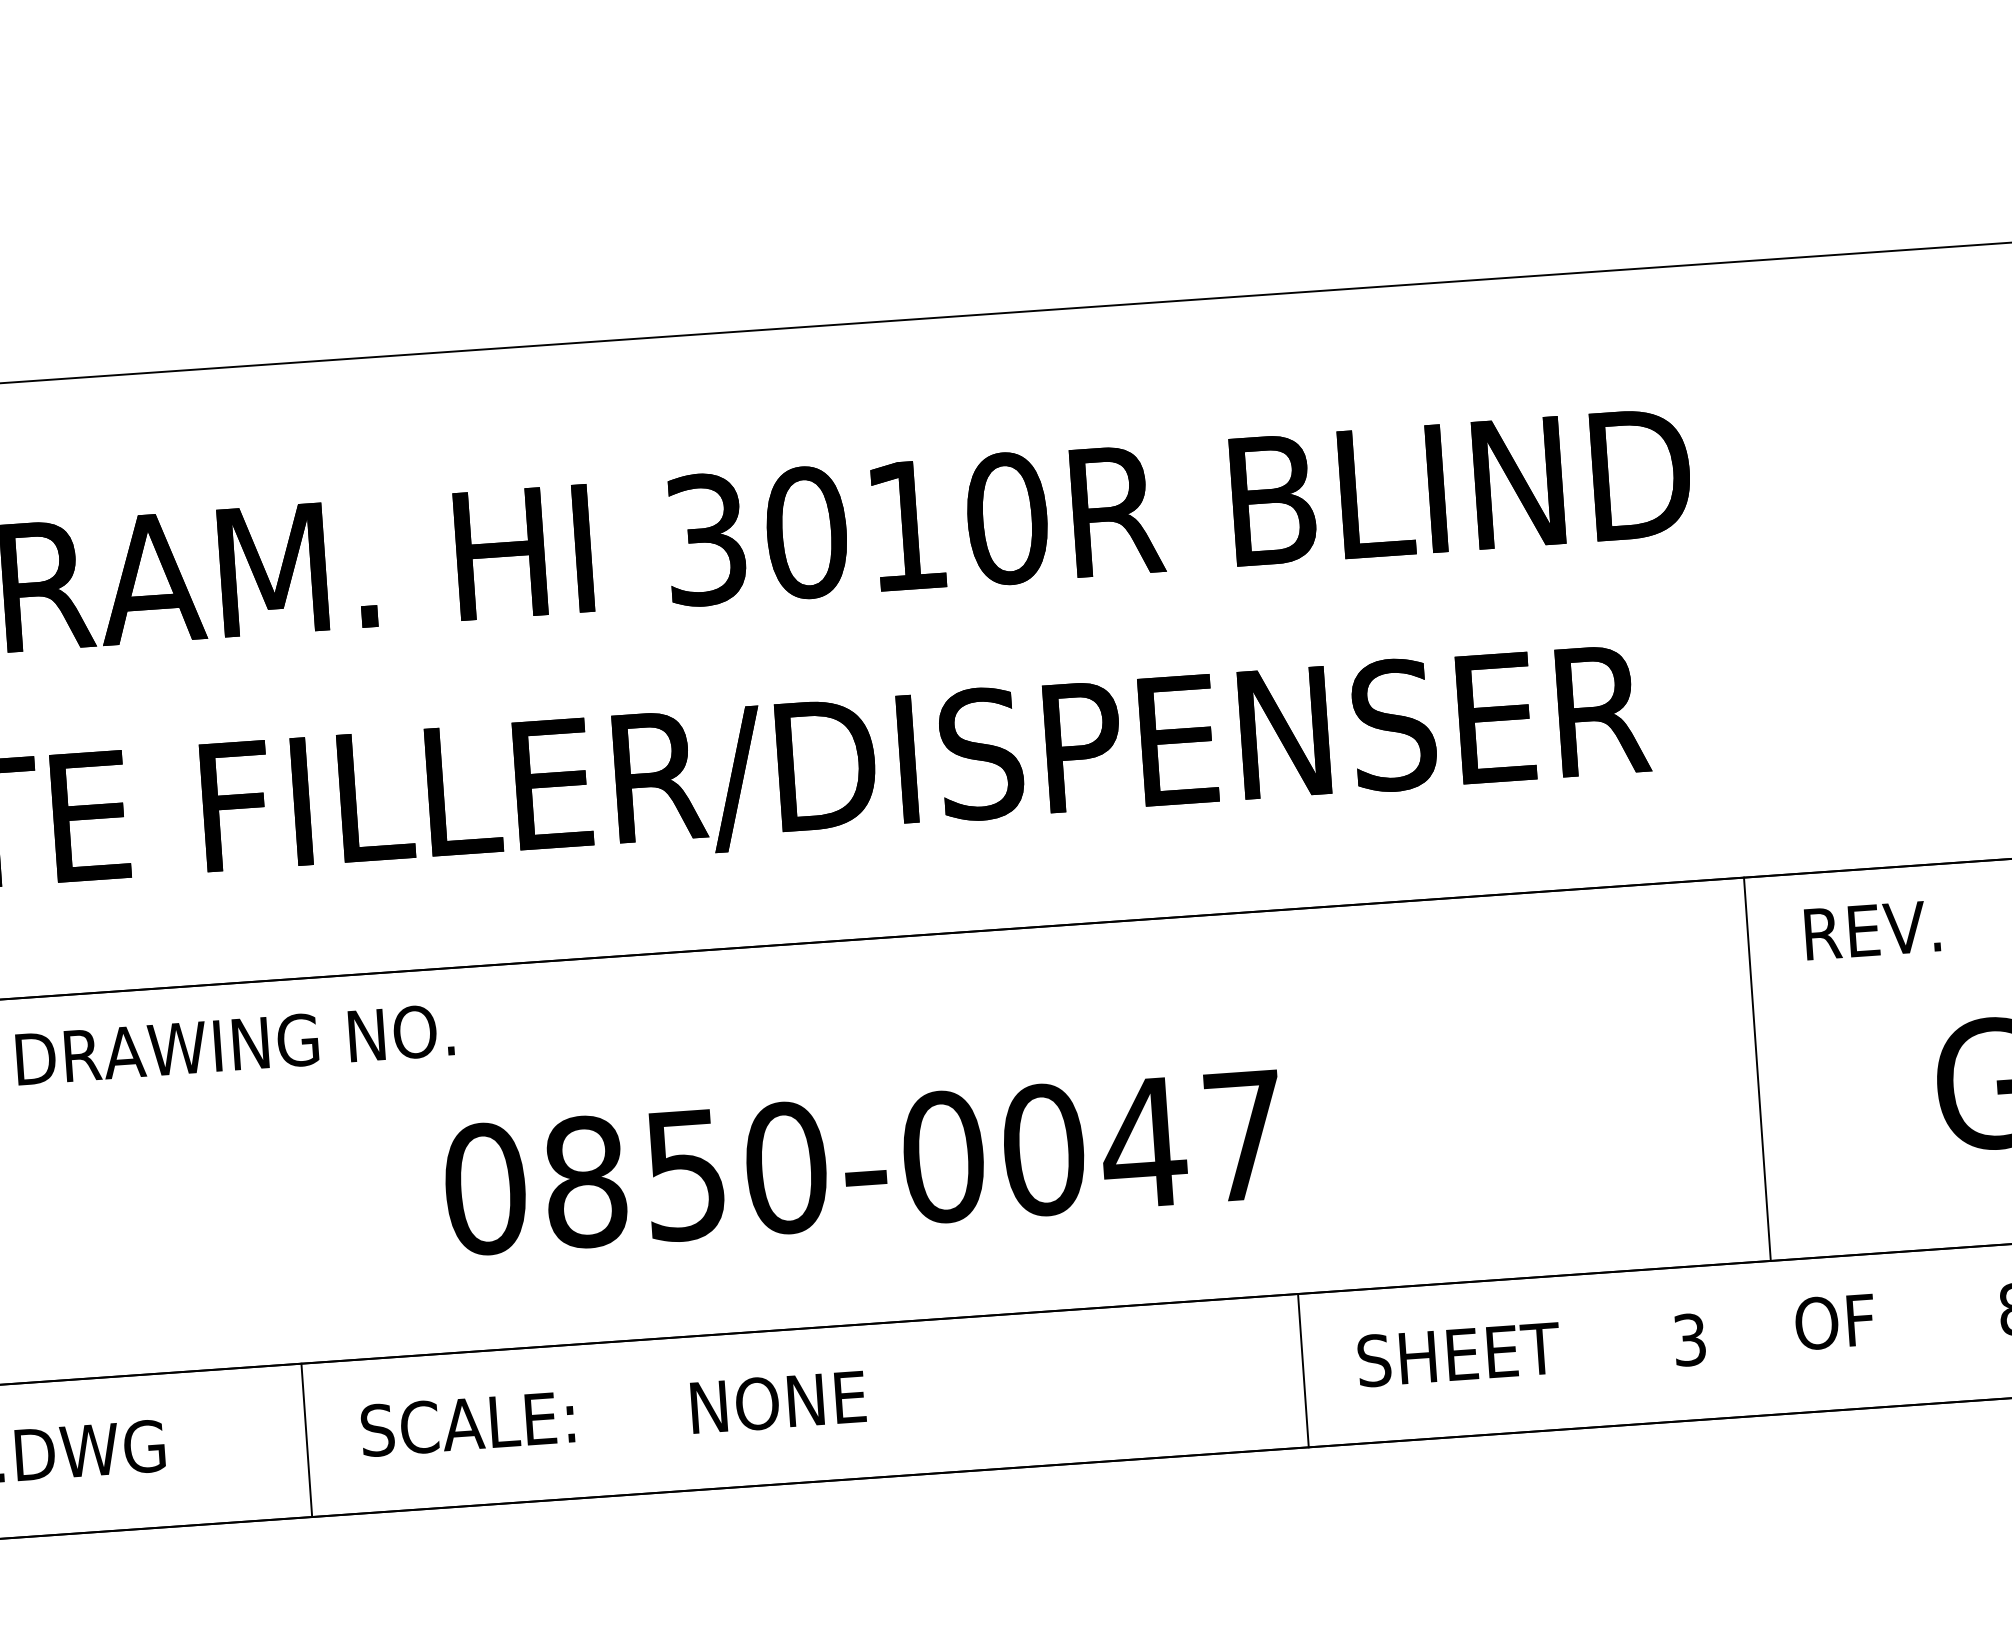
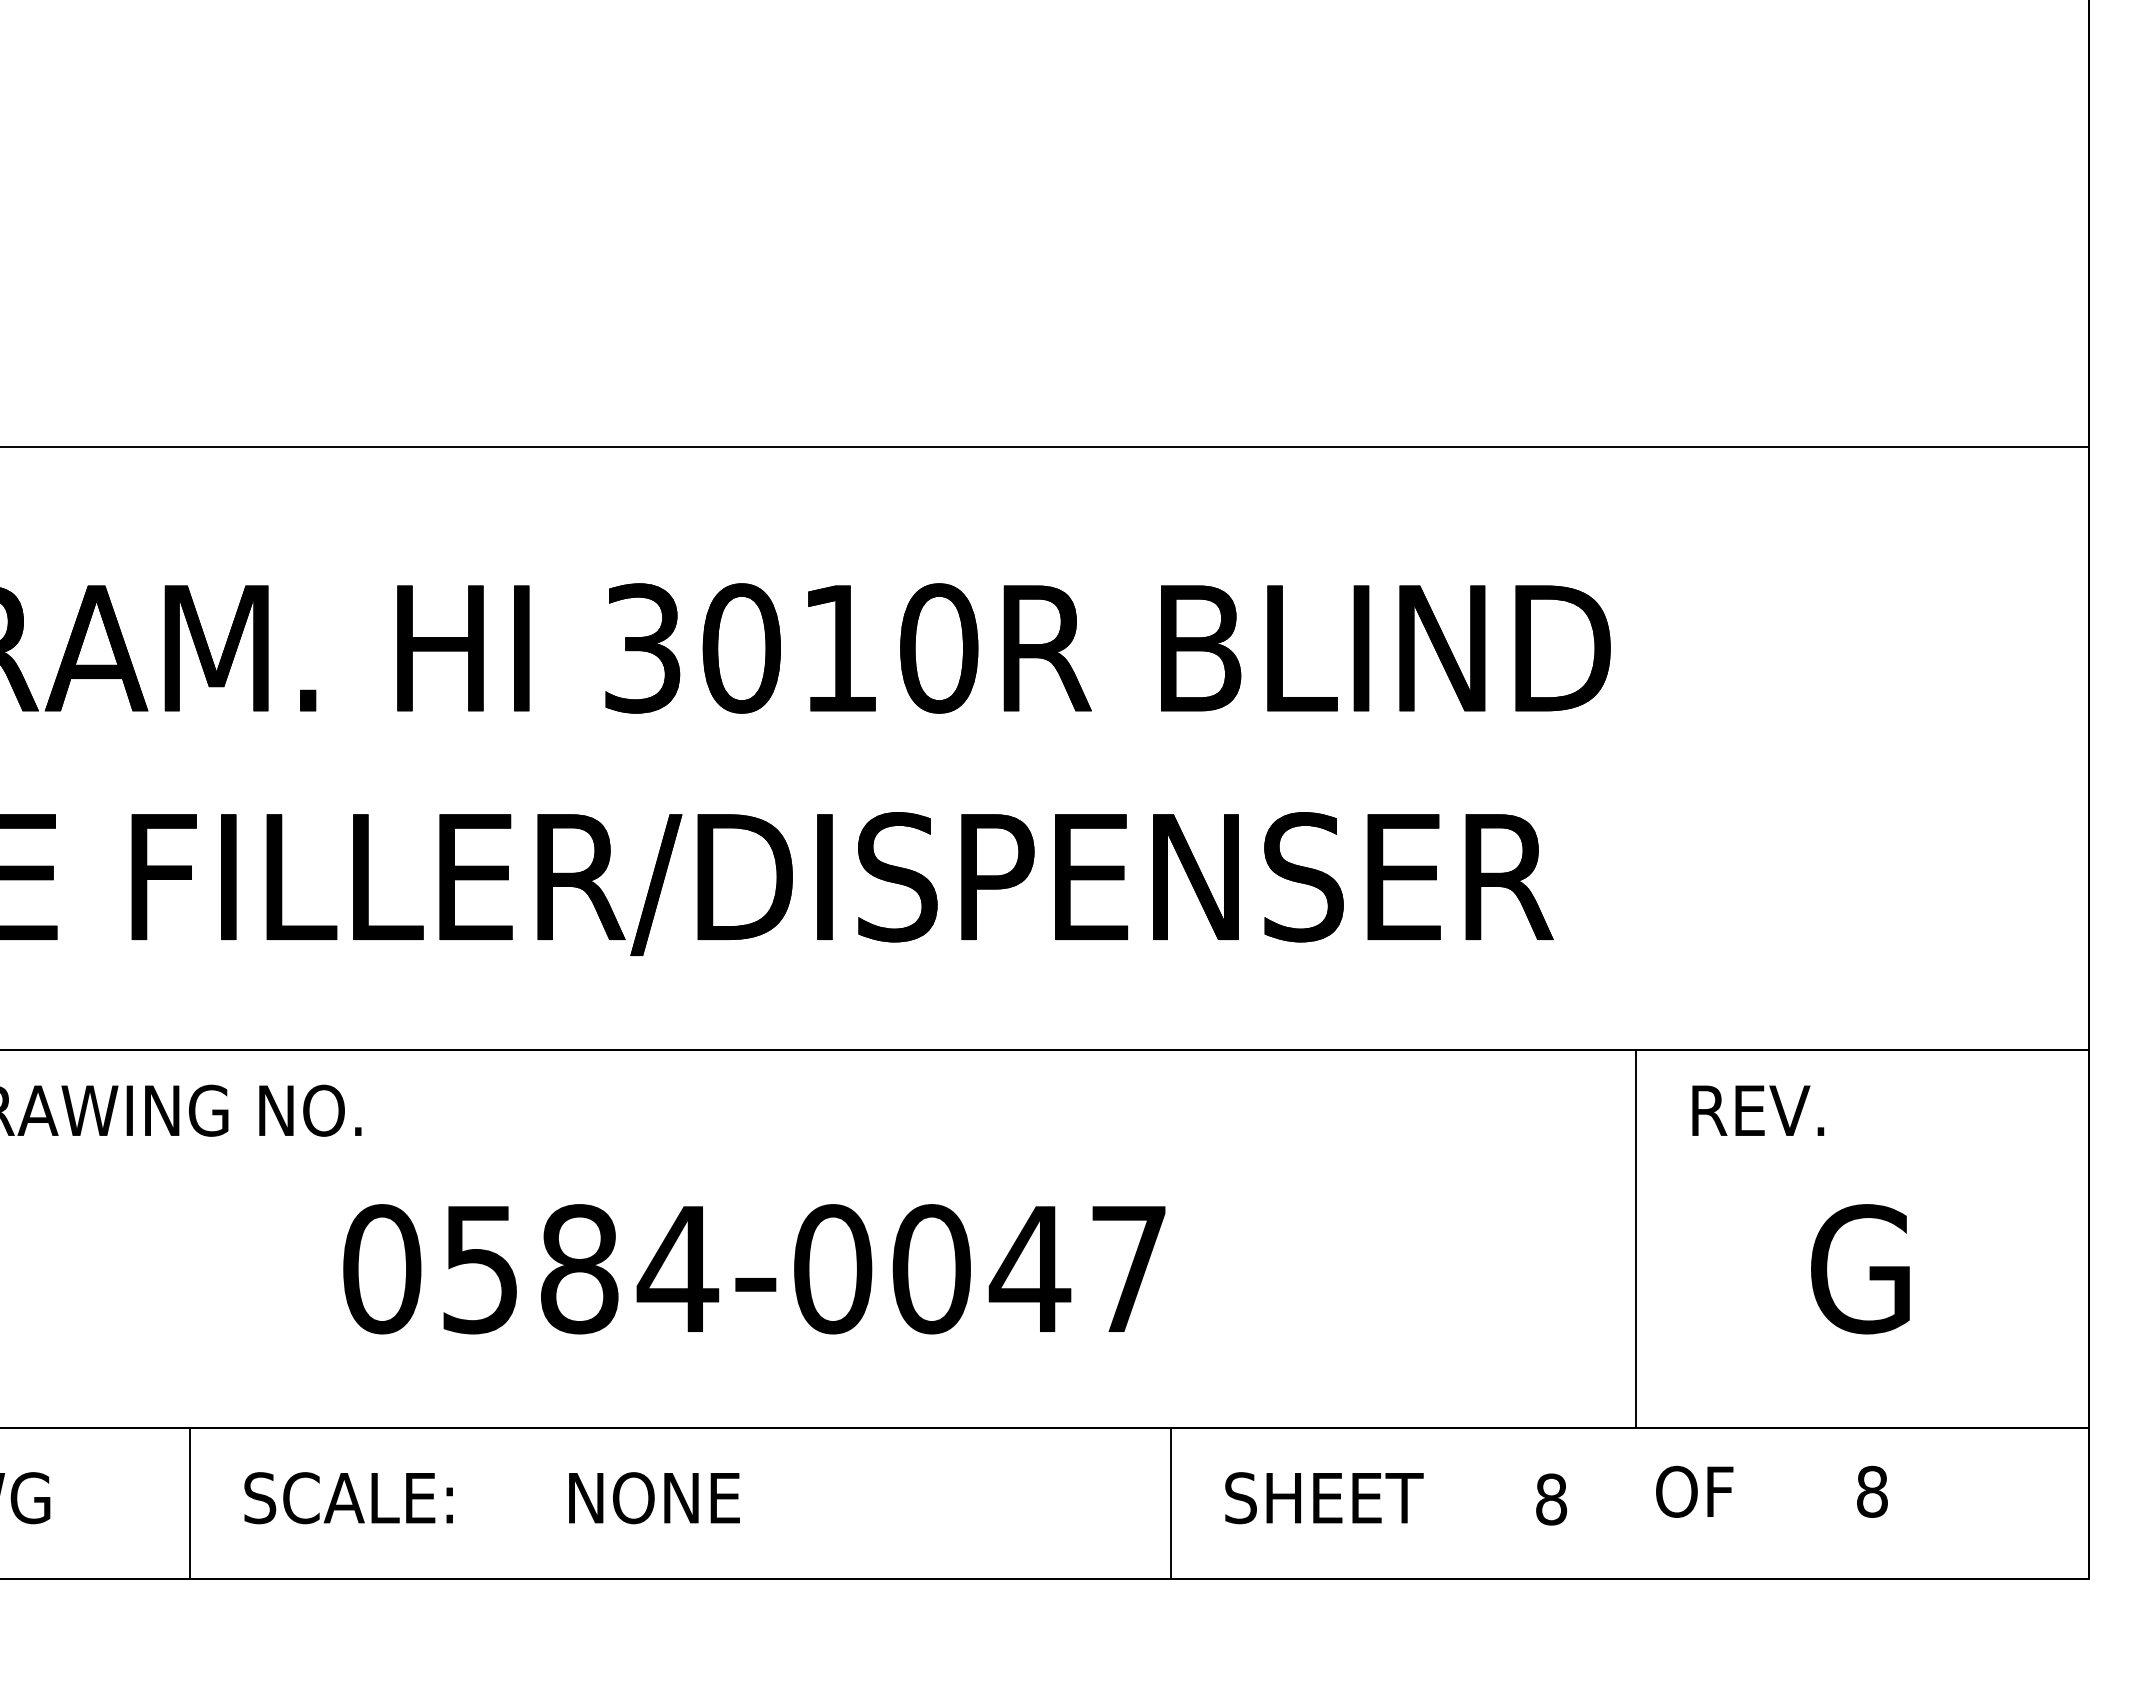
text: (687, 1175) -> (580, 1269), 0850-0047 -> 0584-0047
text: (1690, 1339) -> (1551, 1499), 3 -> 8

